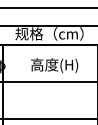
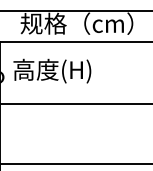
text: (54, 65) -> (52, 70), moved

